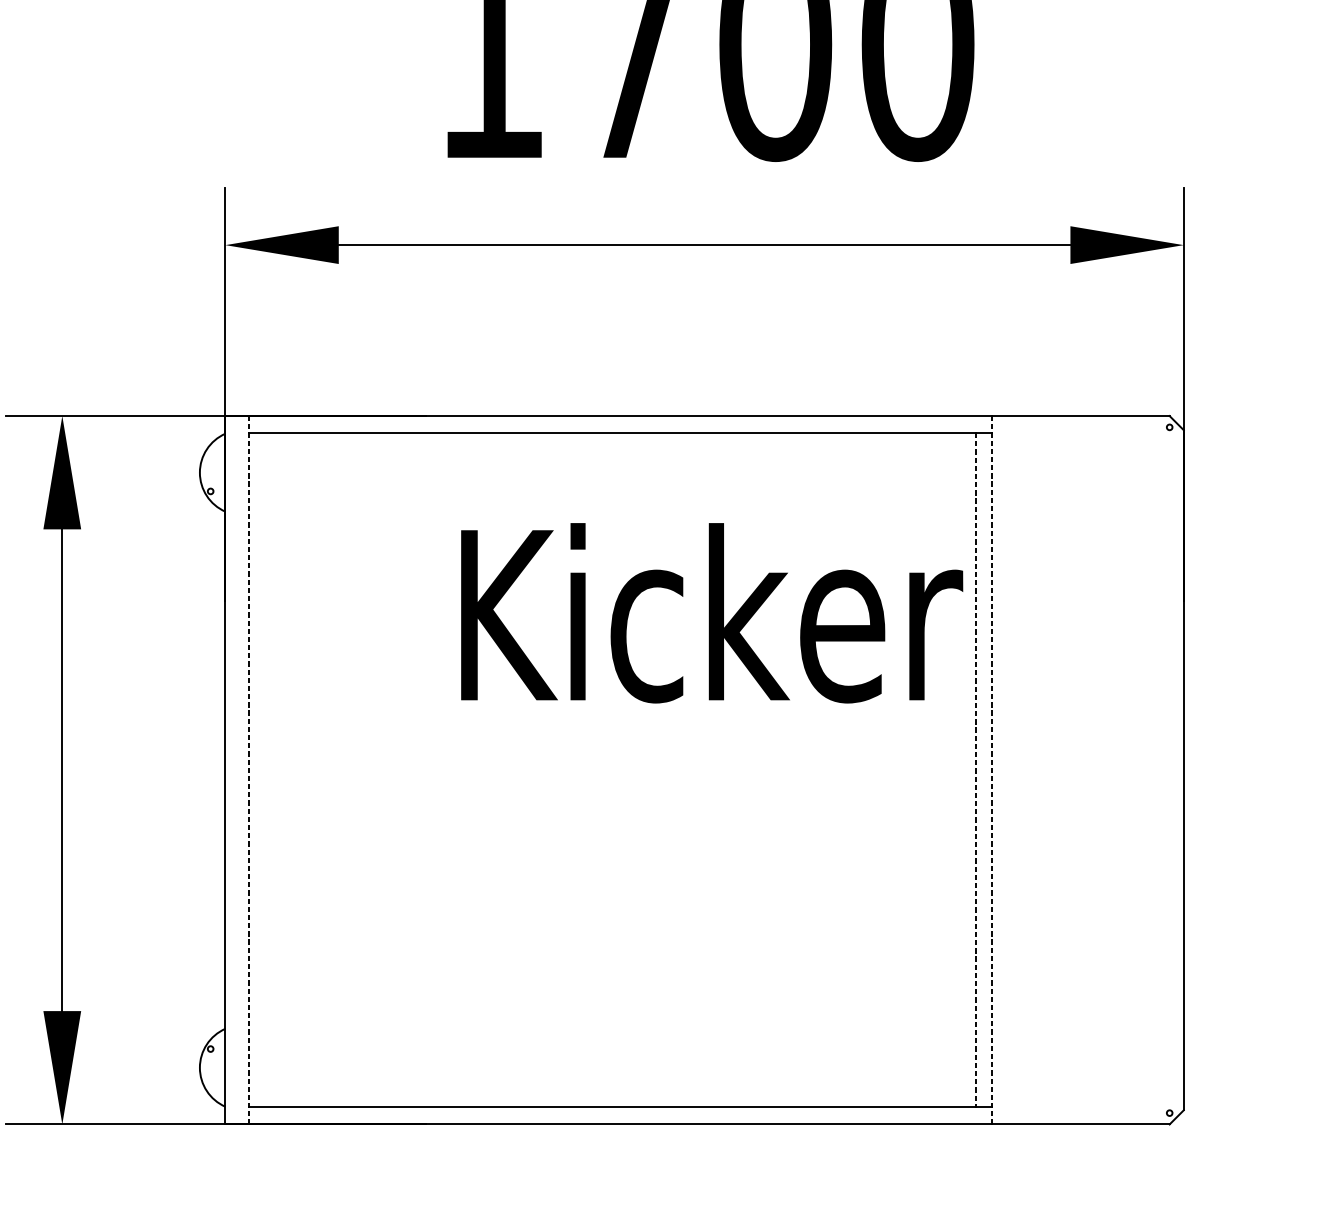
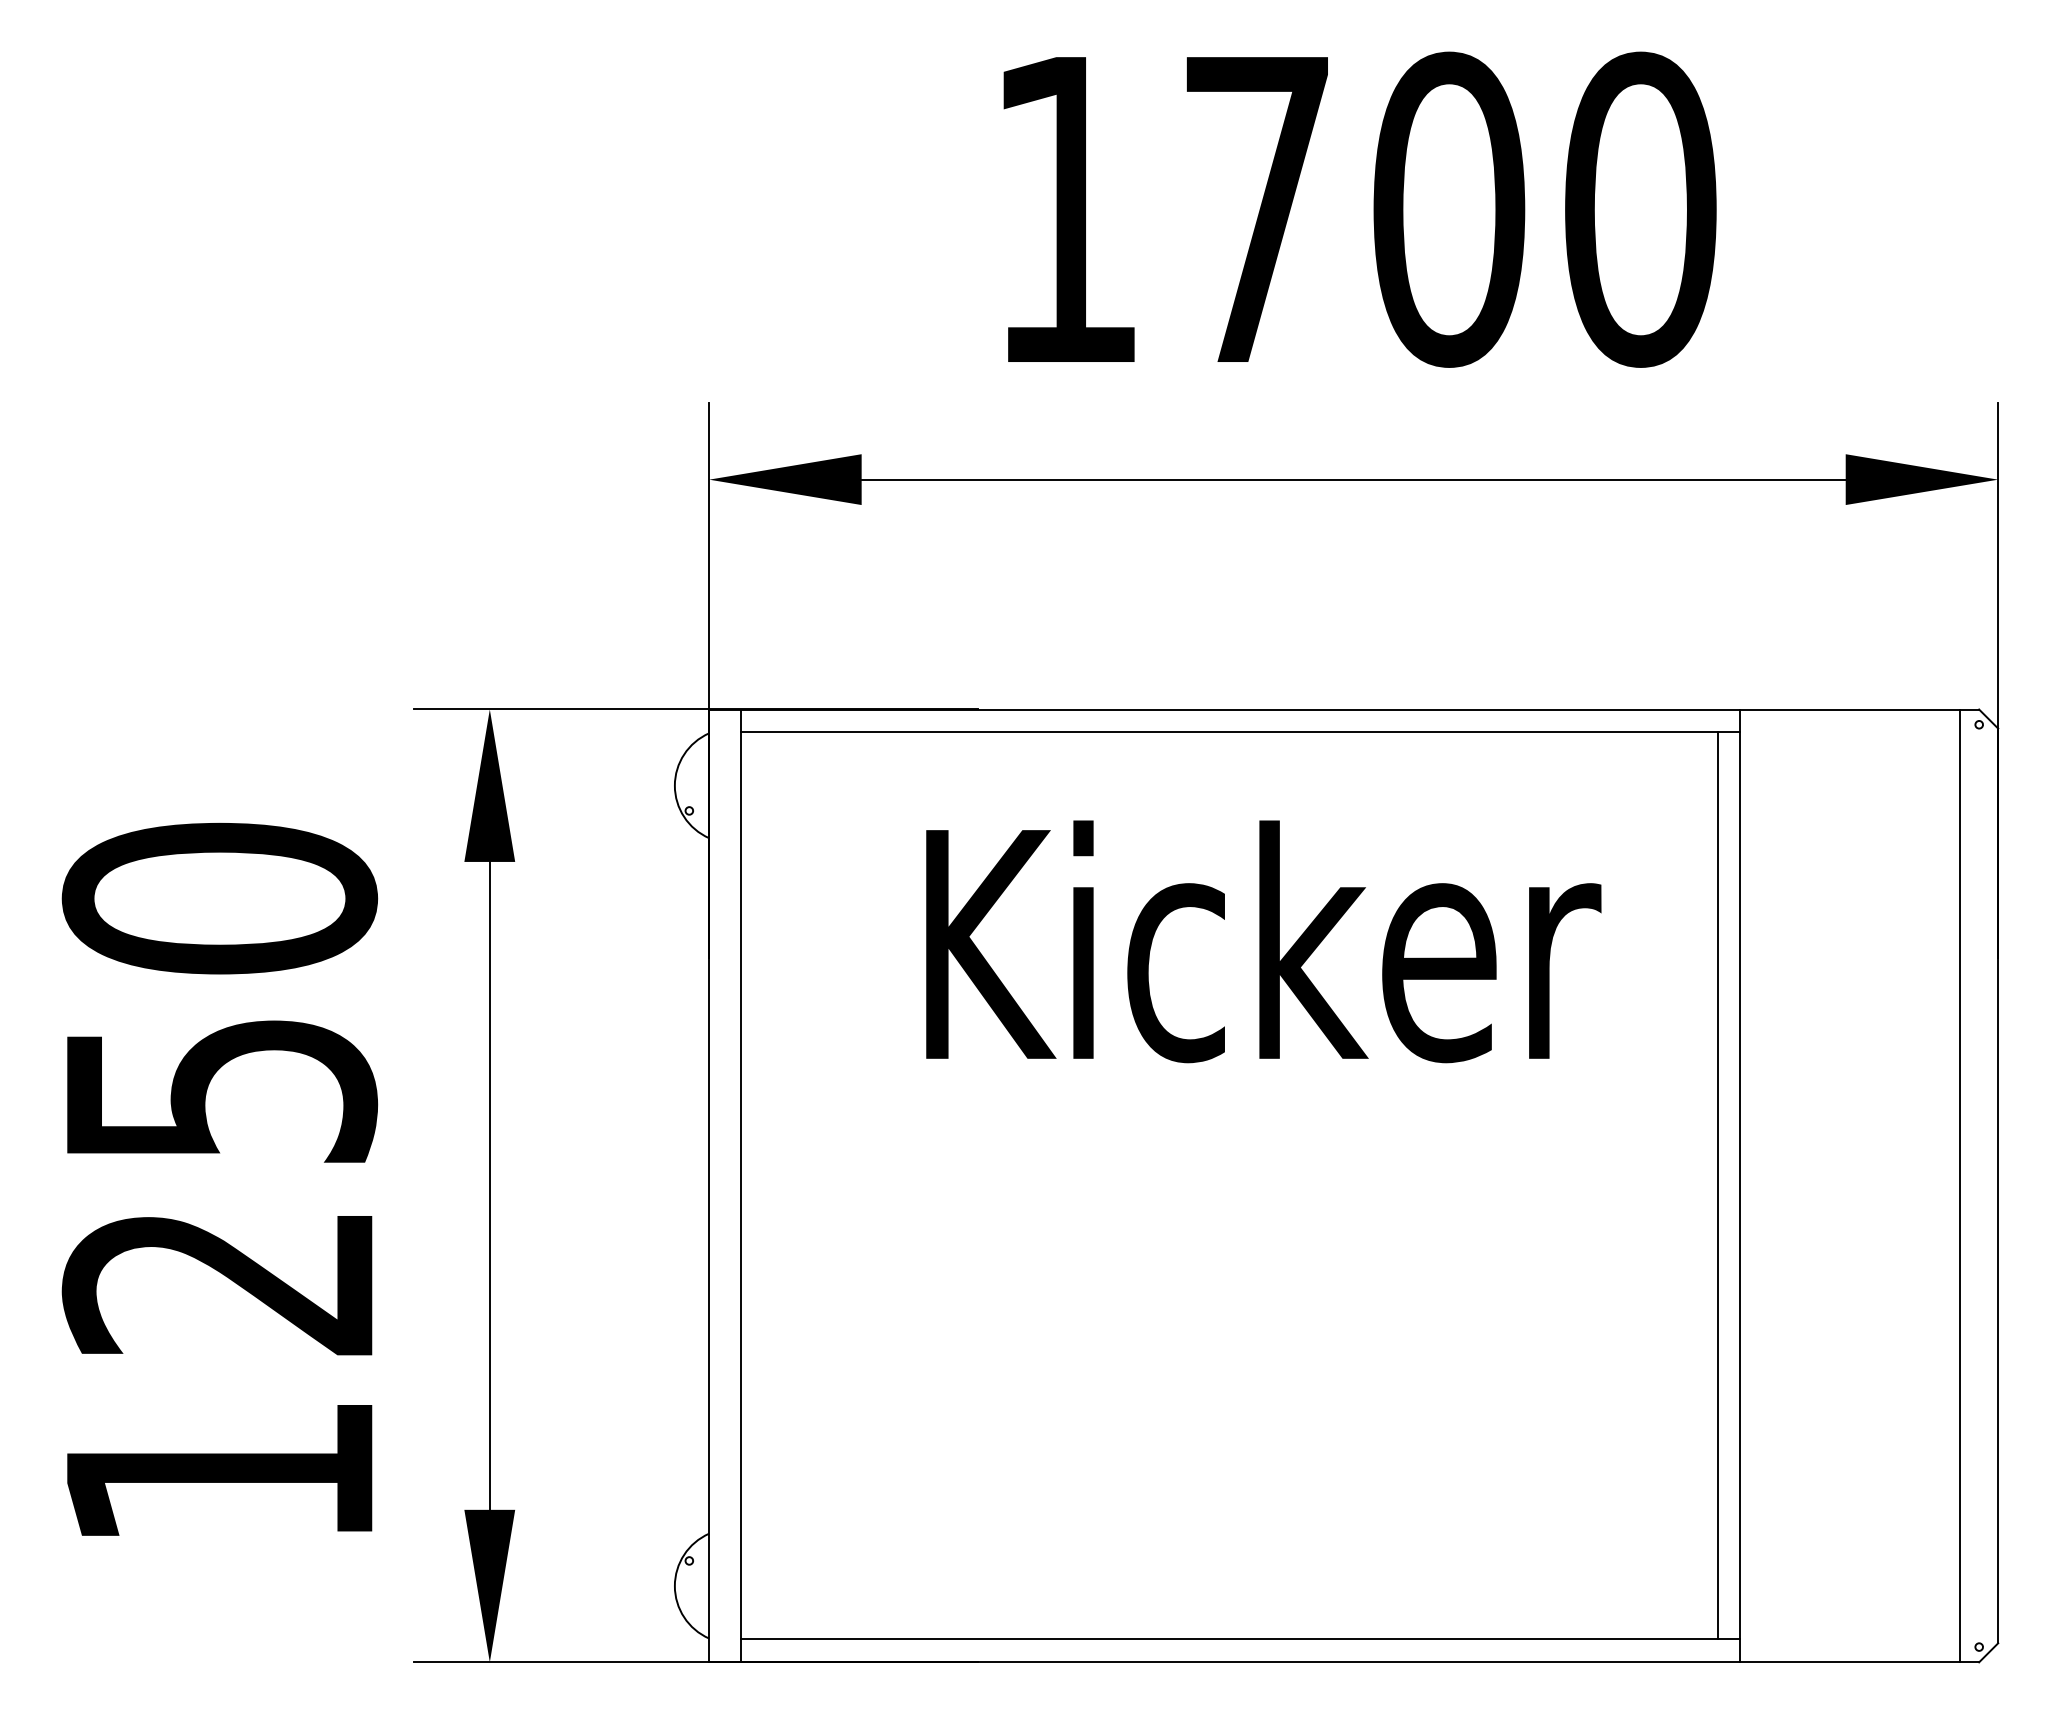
text: (711, 613) -> (1263, 941), moved
line: (975, 769) -> (1718, 1185), dashed -> solid
line: (1155, 769) -> (1960, 1185), added
line: (249, 770) -> (741, 1186), dashed -> solid
line: (991, 770) -> (1739, 1186), dashed -> solid

